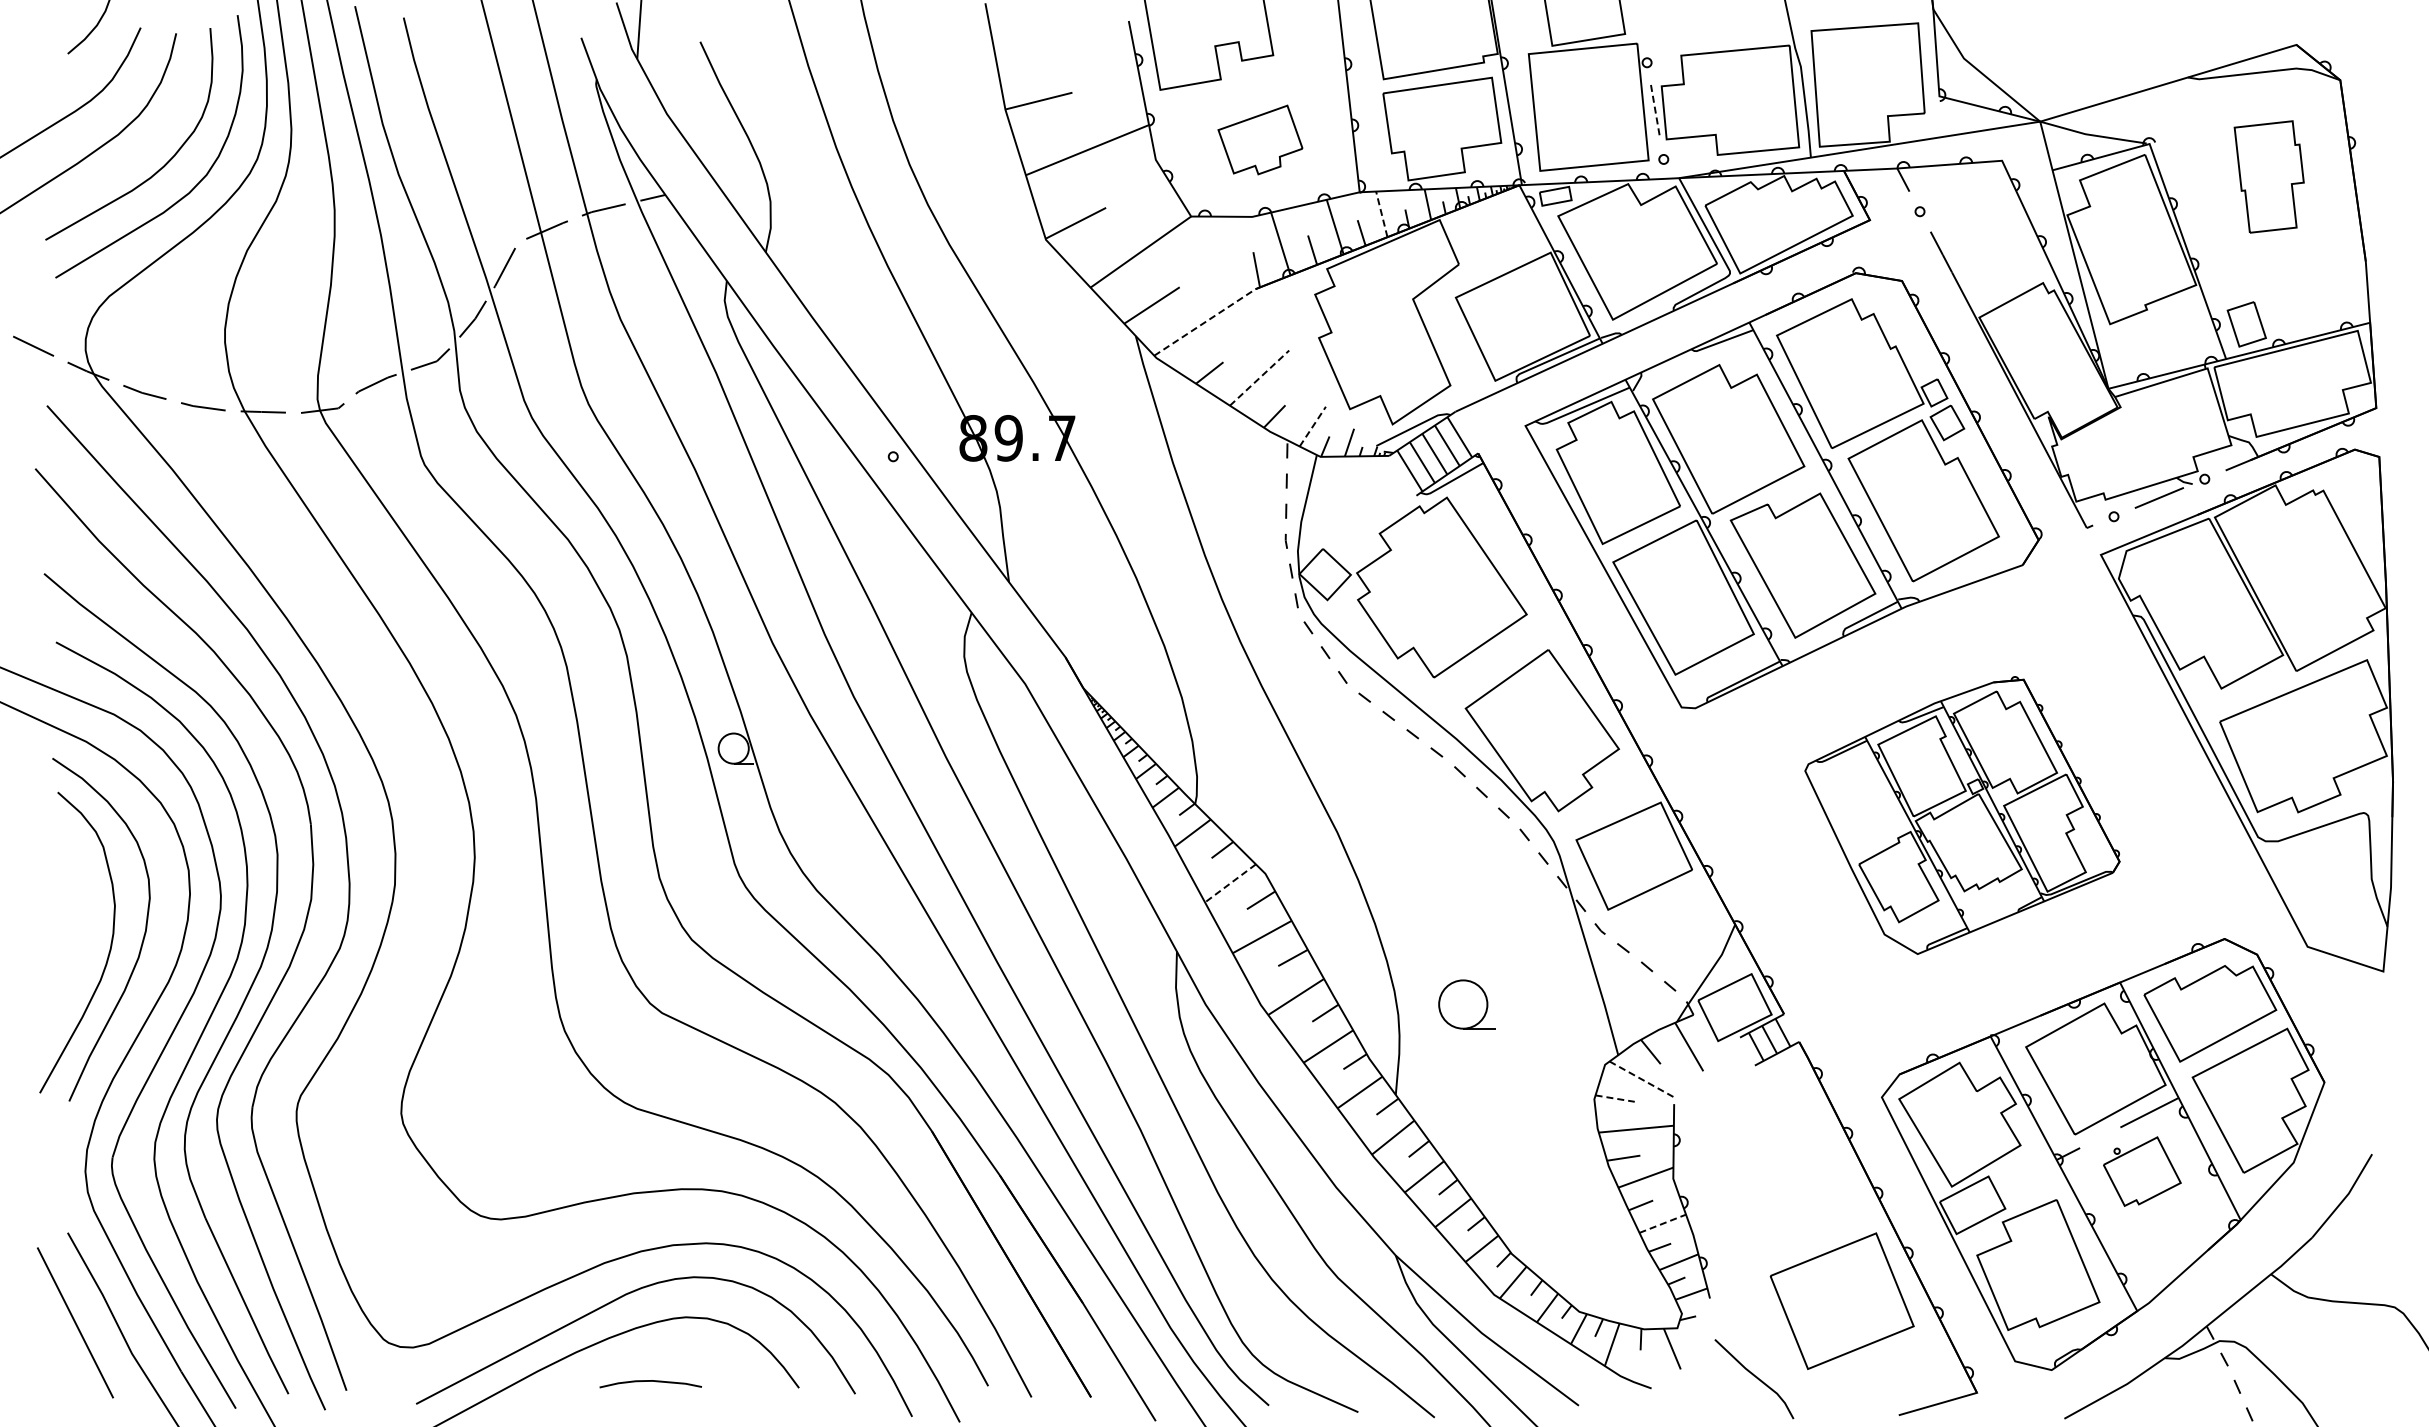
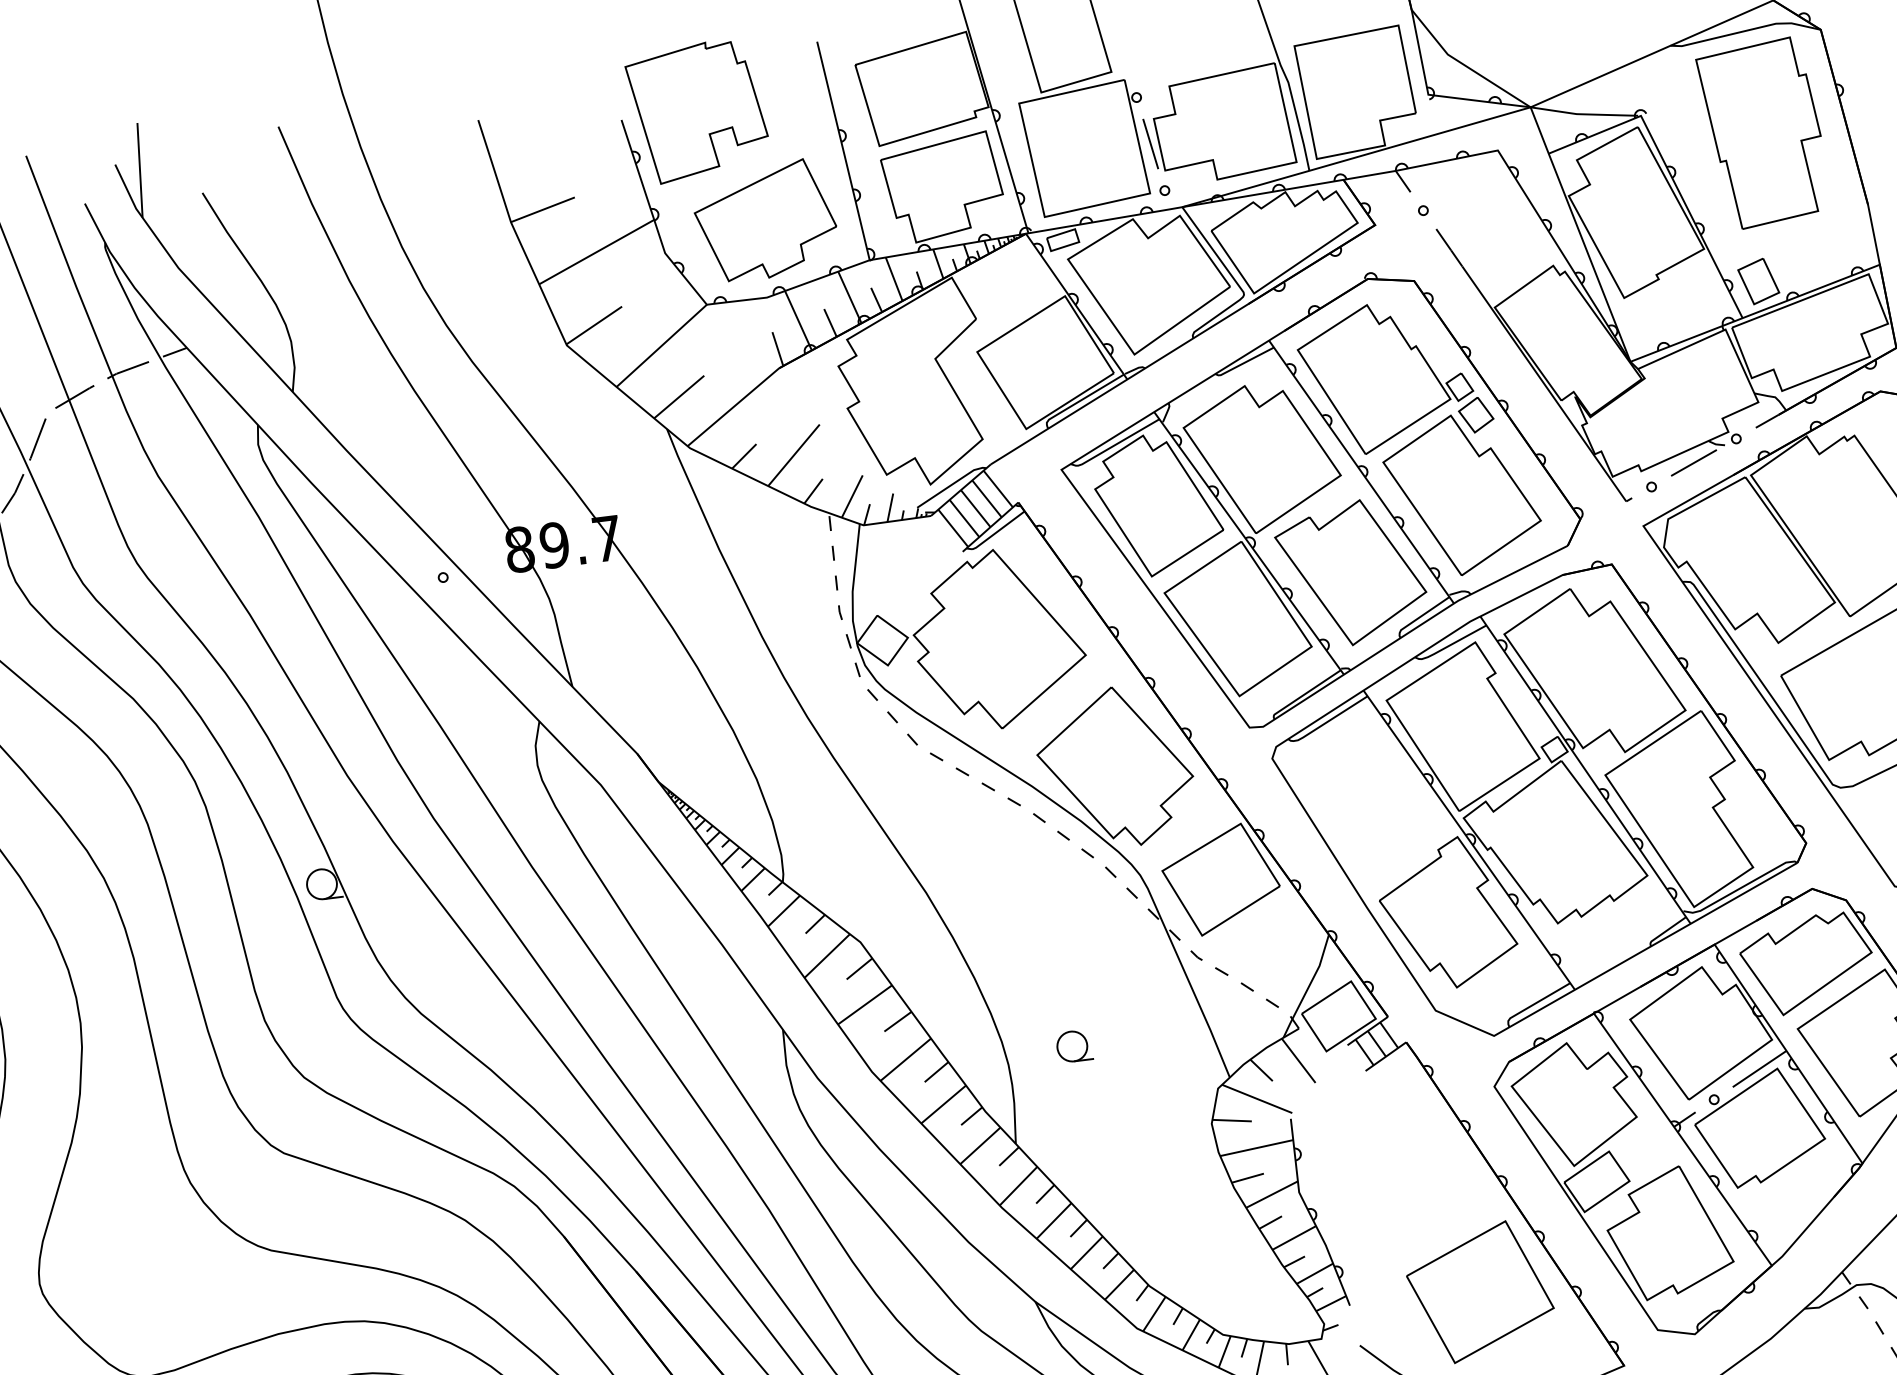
line: (1655, 111) -> (1150, 144), dashed -> solid
part: (1260, 139) -> (765, 220), size x1.67
part: (2268, 176) -> (1761, 133), size x1.67
line: (1381, 214) -> (893, 279), dashed -> solid
line: (1204, 322) -> (732, 407), dashed -> solid
line: (1259, 377) -> (793, 454), dashed -> solid
line: (1312, 426) -> (851, 496), dashed -> solid
part: (1962, 815) -> (1539, 799), size x1.67
line: (1230, 883) -> (827, 956), dashed -> solid
part: (1466, 1004) -> (1074, 1046), size x0.62
line: (1643, 1080) -> (1257, 1099), dashed -> solid
line: (1615, 1098) -> (1232, 1120), dashed -> solid
part: (2142, 1171) -> (1759, 1127), size x1.67
line: (1662, 1223) -> (1294, 1237), dashed -> solid

